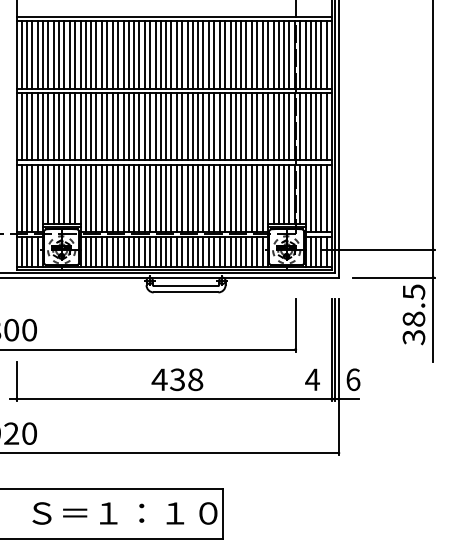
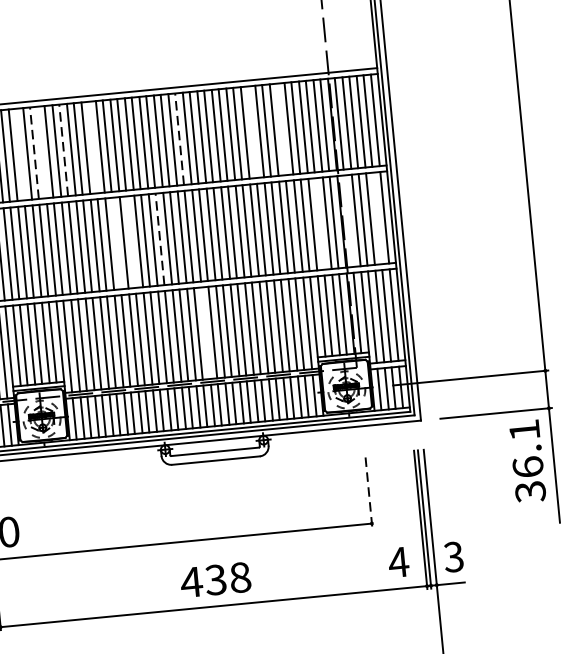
line: (64, 54) -> (20, 154), removed
line: (74, 54) -> (33, 152), solid -> dashed
line: (80, 54) -> (42, 152), removed
line: (96, 54) -> (63, 150), solid -> dashed
line: (117, 54) -> (92, 147), removed
line: (182, 54) -> (180, 138), solid -> dashed
line: (235, 54) -> (251, 131), removed
line: (256, 54) -> (280, 129), removed
line: (128, 126) -> (116, 243), removed
line: (139, 126) -> (131, 241), removed
line: (160, 126) -> (159, 239), solid -> dashed
line: (278, 126) -> (319, 223), removed
line: (299, 126) -> (348, 221), removed
line: (321, 126) -> (377, 218), removed
line: (187, 198) -> (205, 333), removed
text: (413, 305) -> (525, 448), 38.5 -> 36.1
line: (295, 324) -> (368, 489), solid -> dashed
text: (353, 379) -> (454, 556), 6 -> 3

